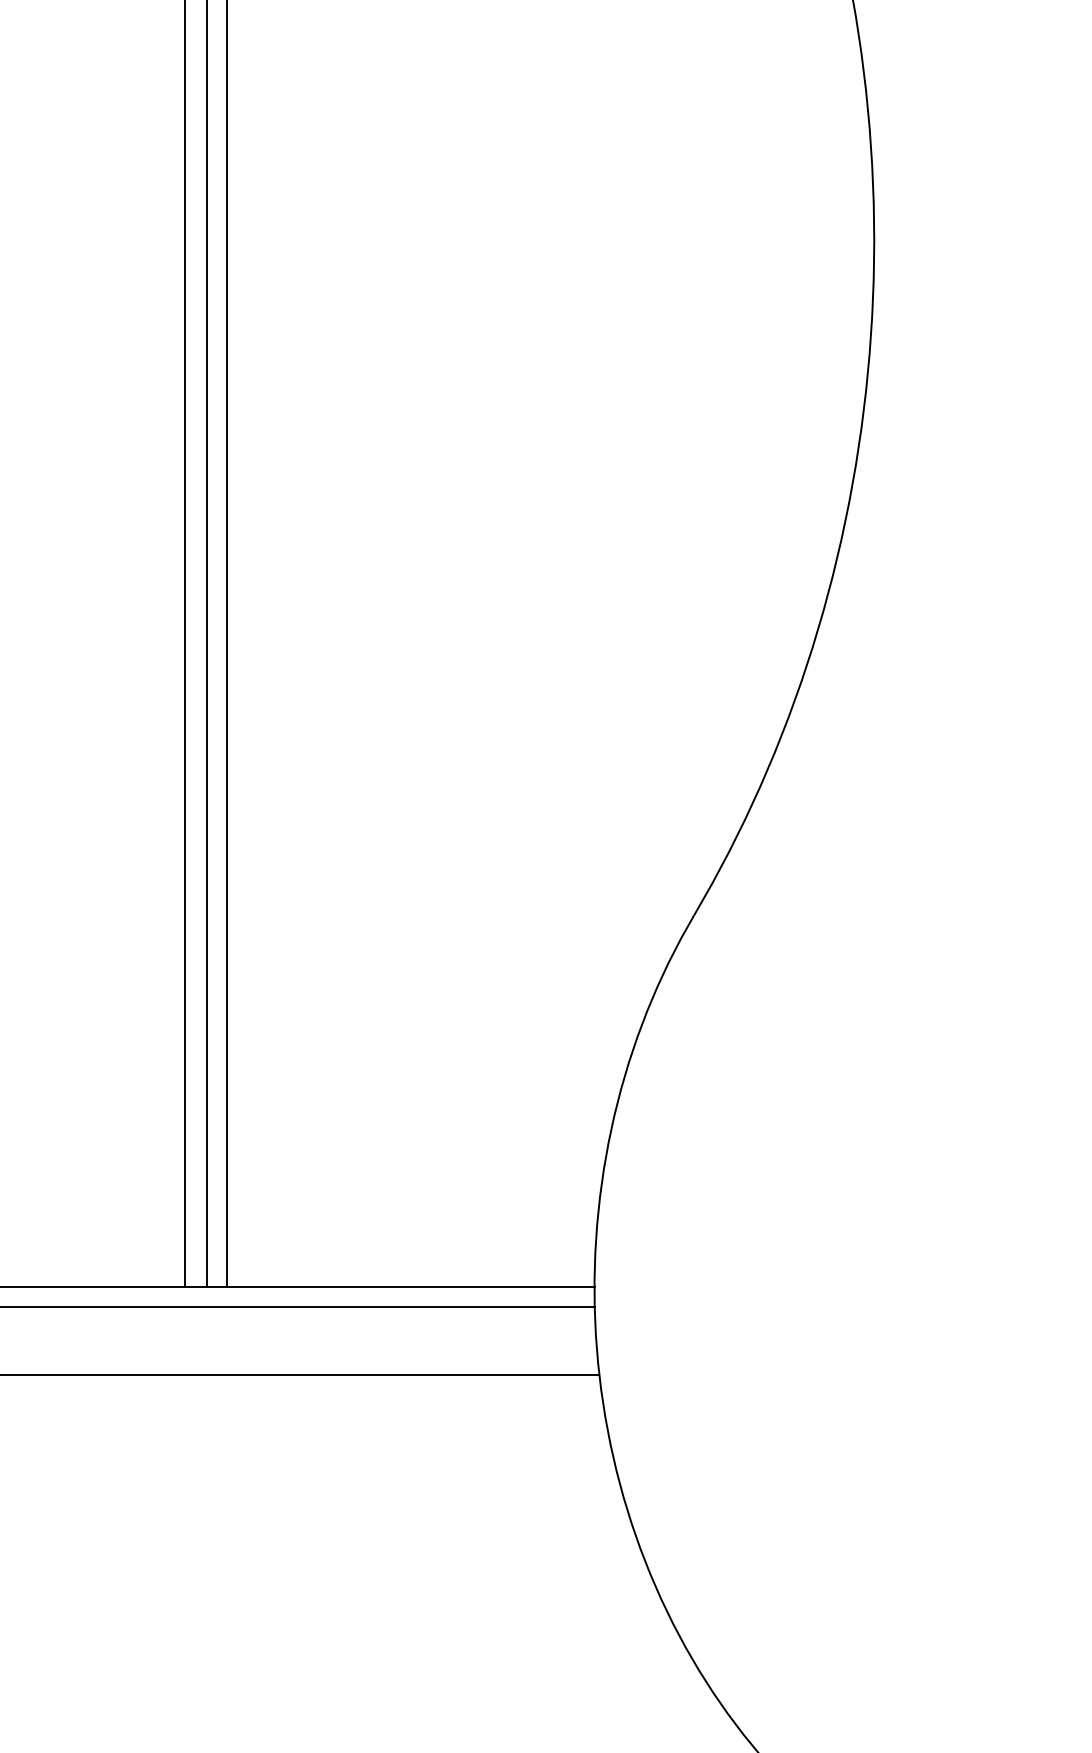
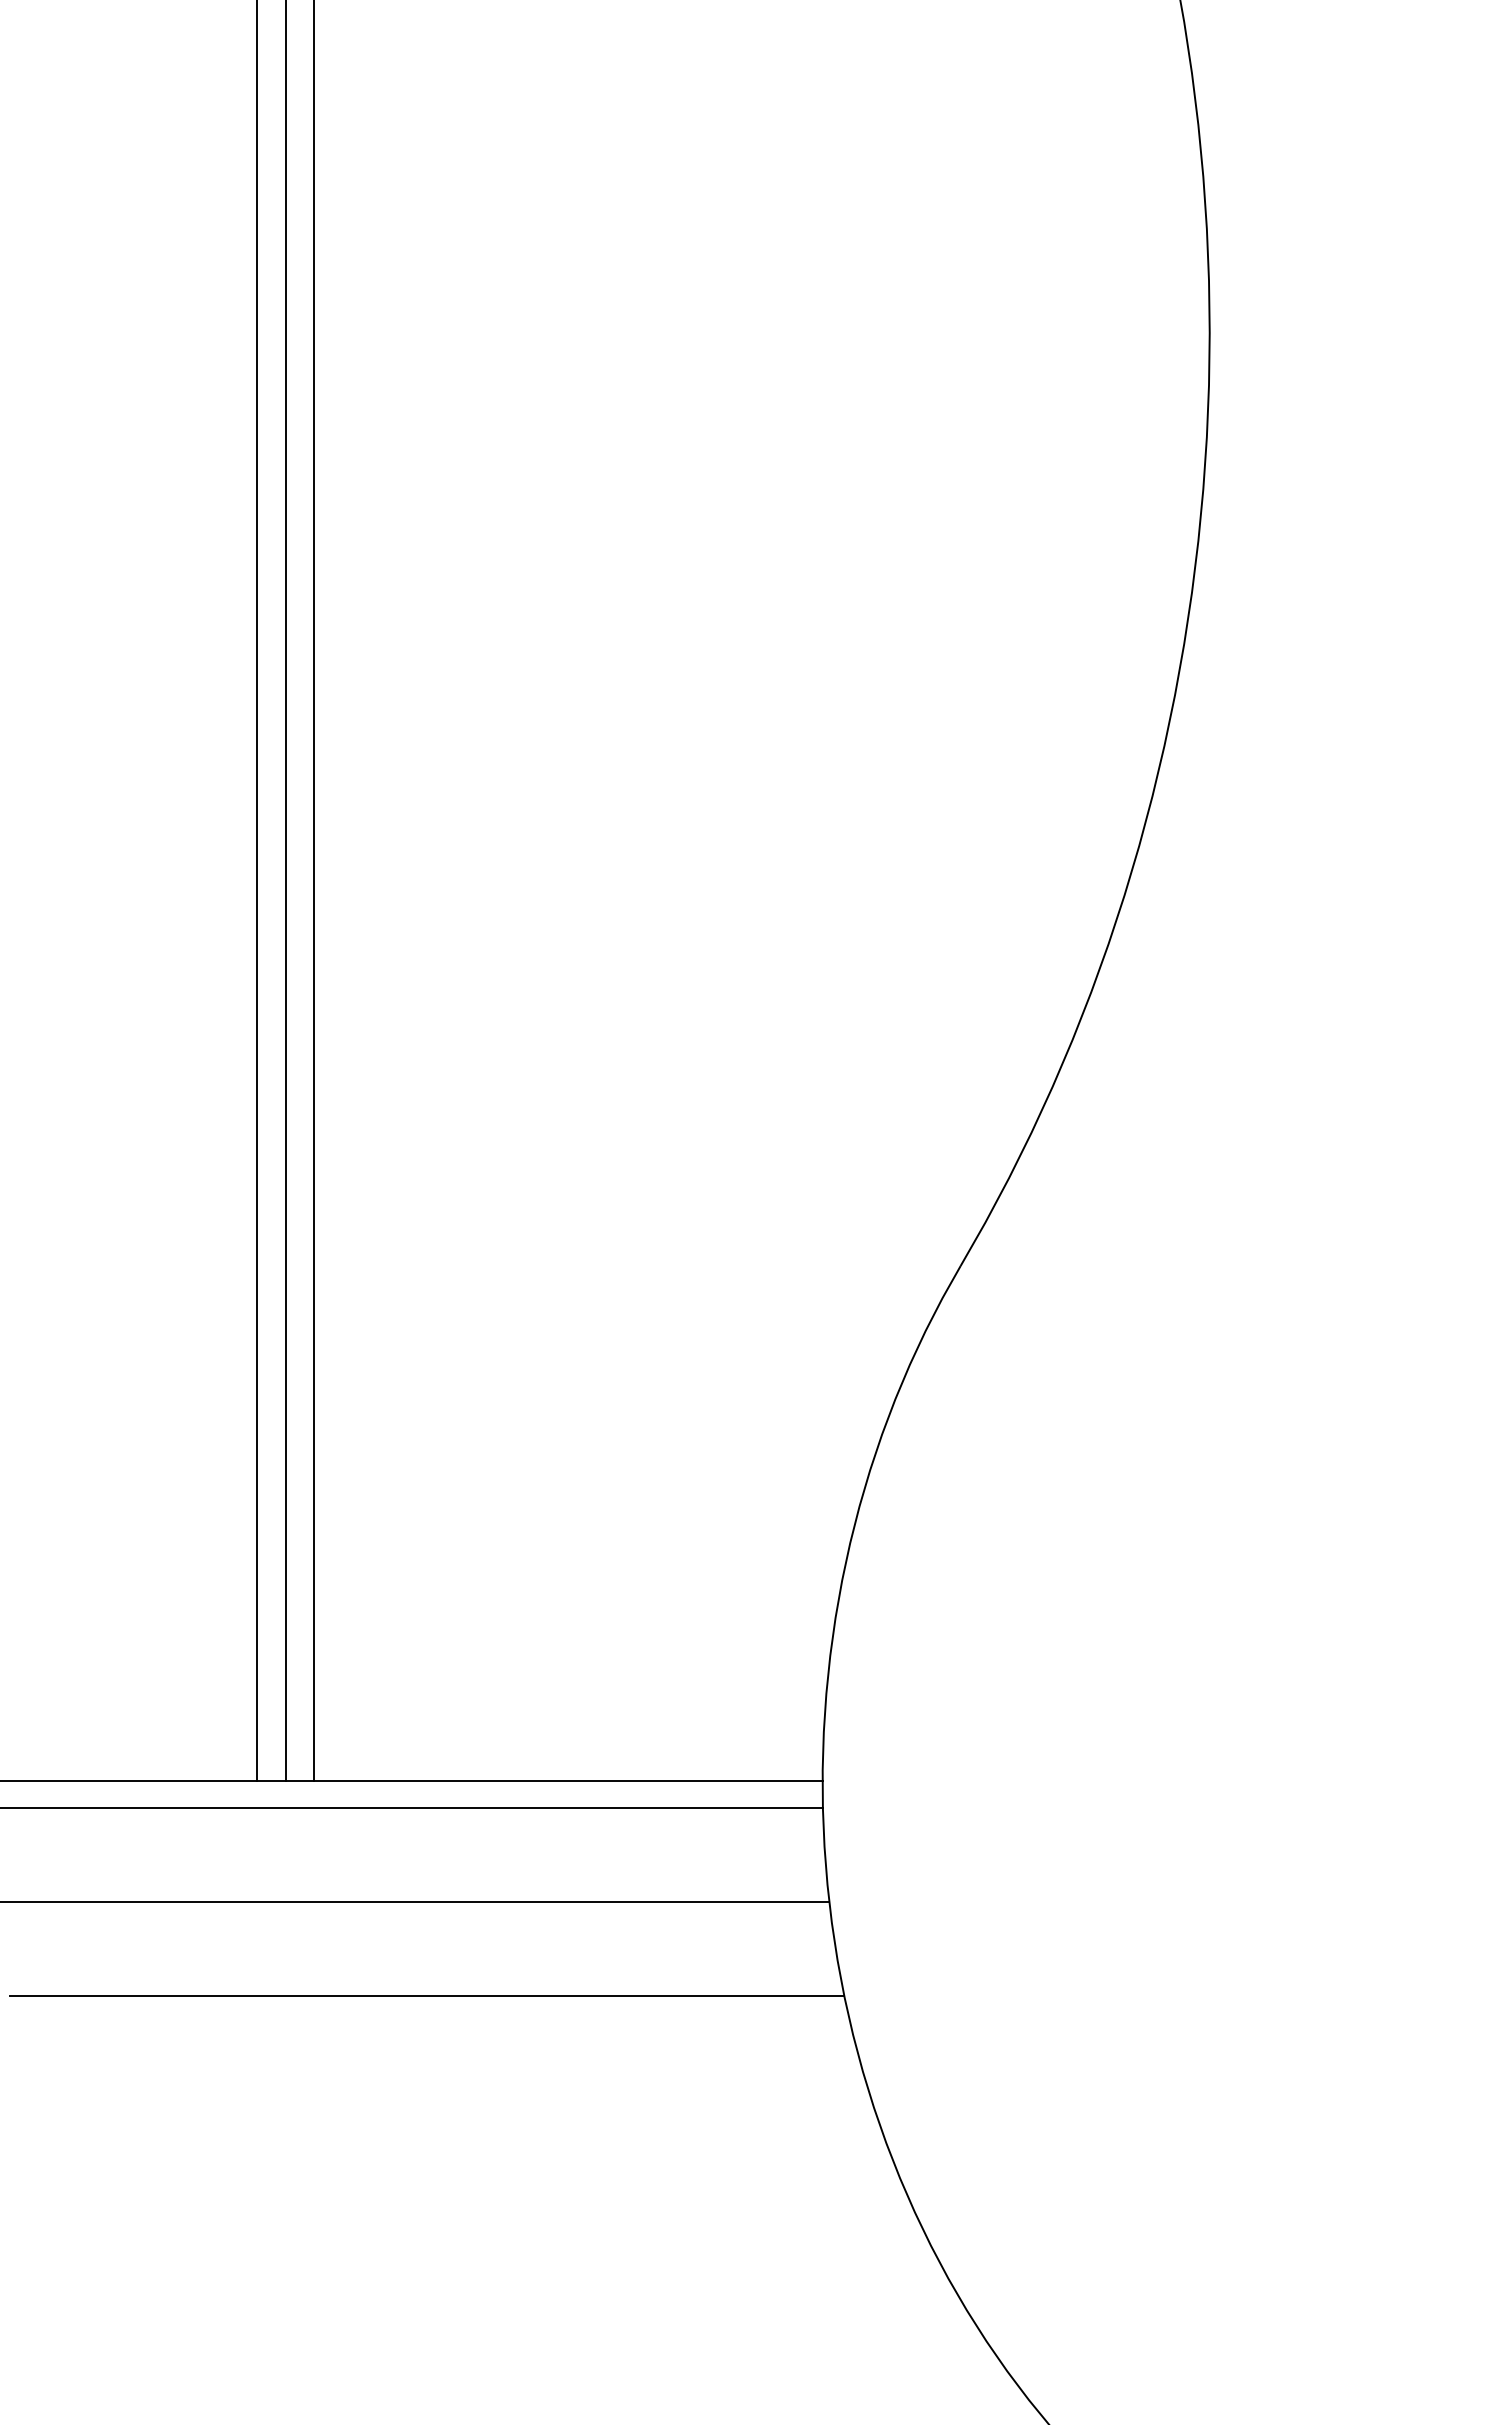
line: (308, 1442) -> (426, 1995), added

